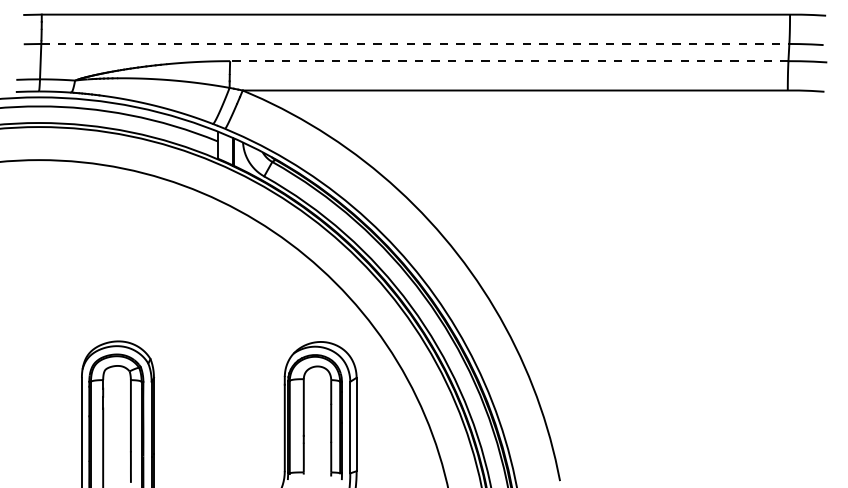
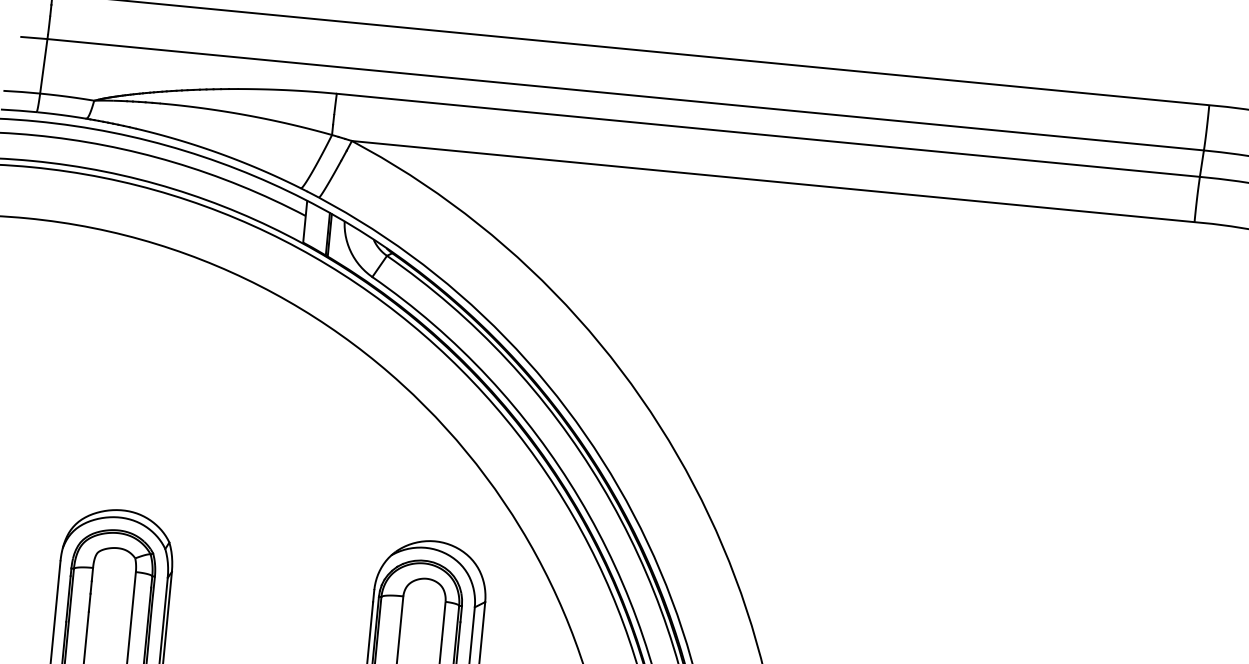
line: (415, 43) -> (625, 94), dashed -> solid
line: (508, 61) -> (767, 135), dashed -> solid

